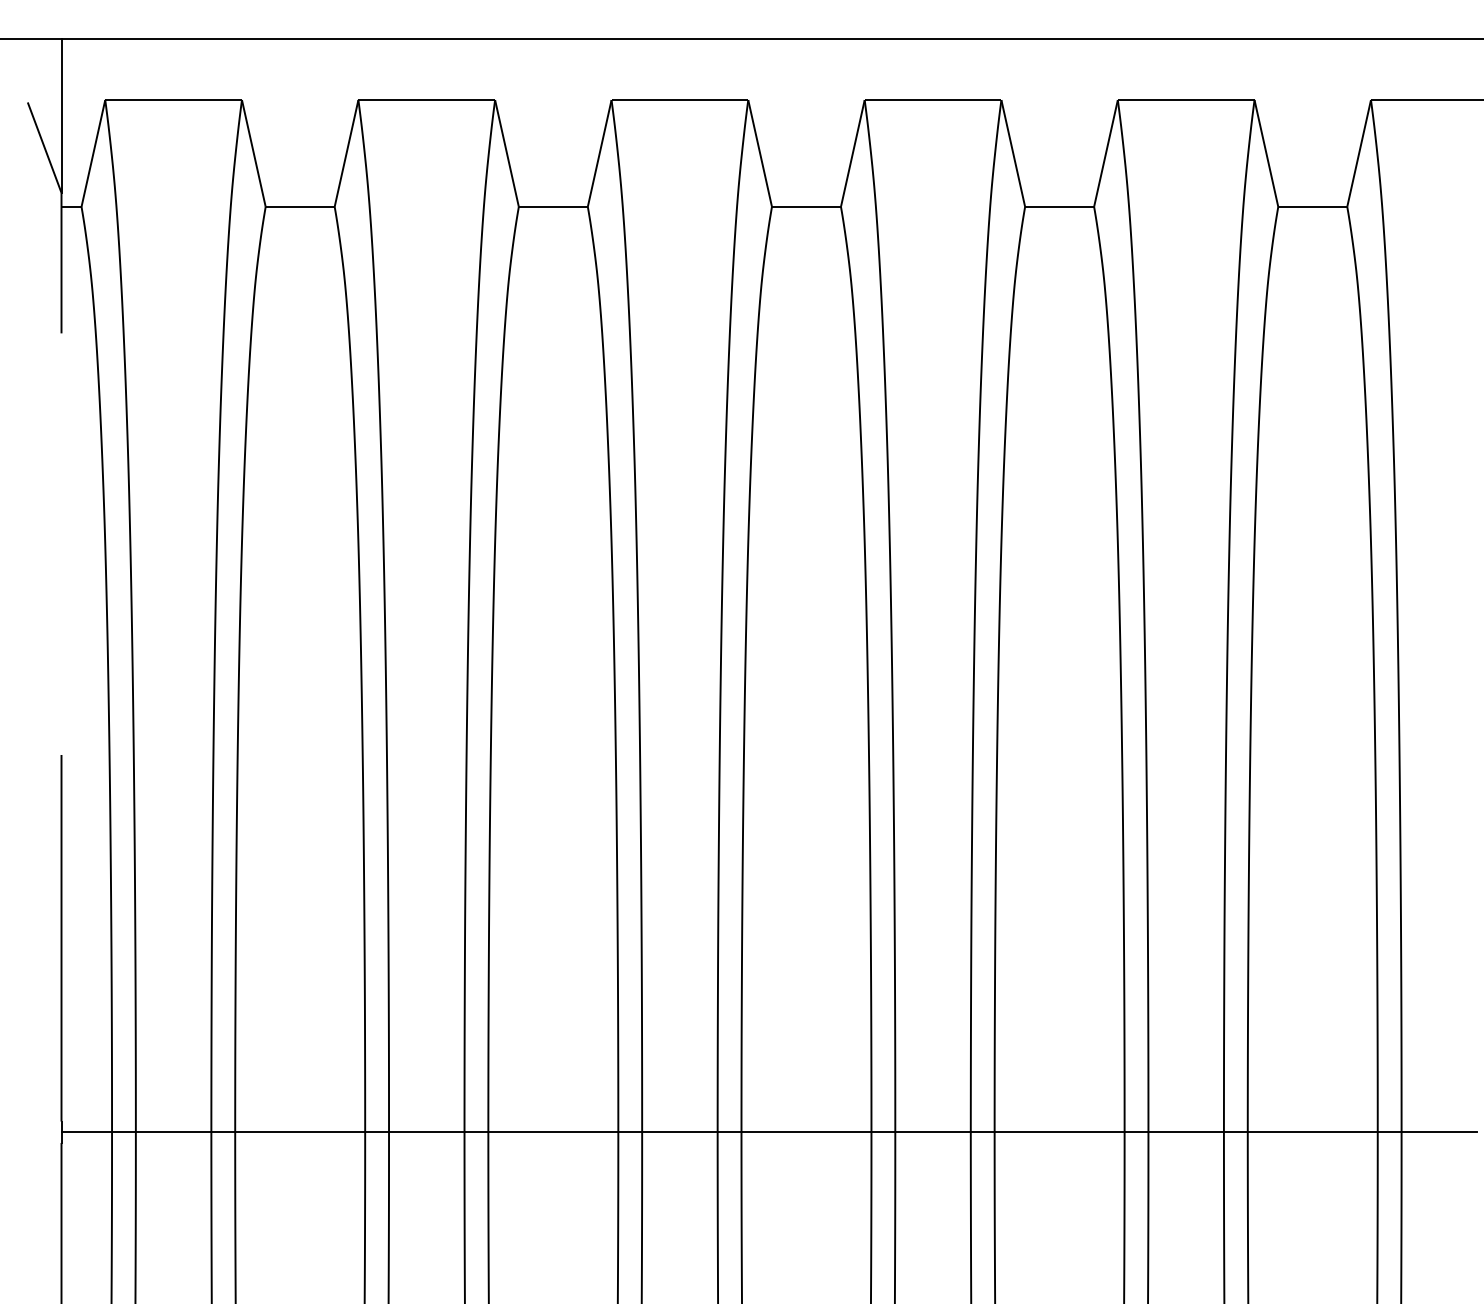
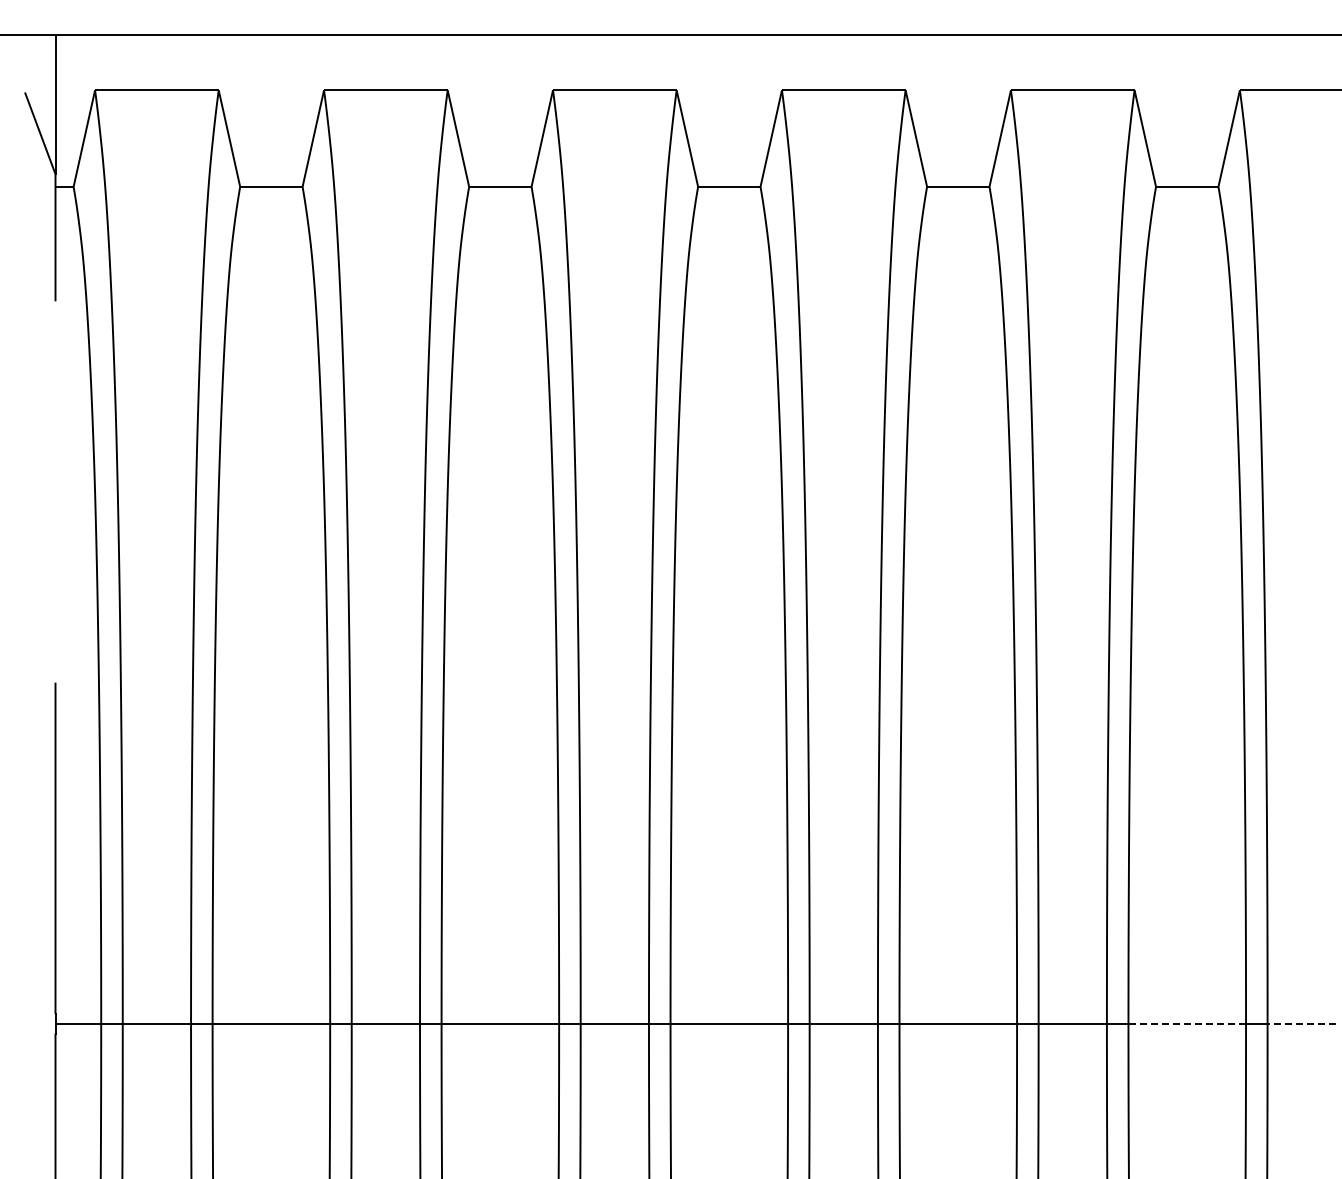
line: (1313, 1131) -> (1187, 1023), solid -> dashed
line: (1439, 1131) -> (1301, 1023), solid -> dashed

